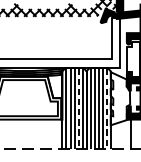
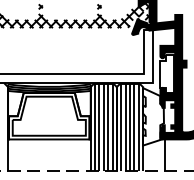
line: (78, 108) -> (108, 127), dashed -> solid
line: (106, 108) -> (138, 127), dashed -> solid

